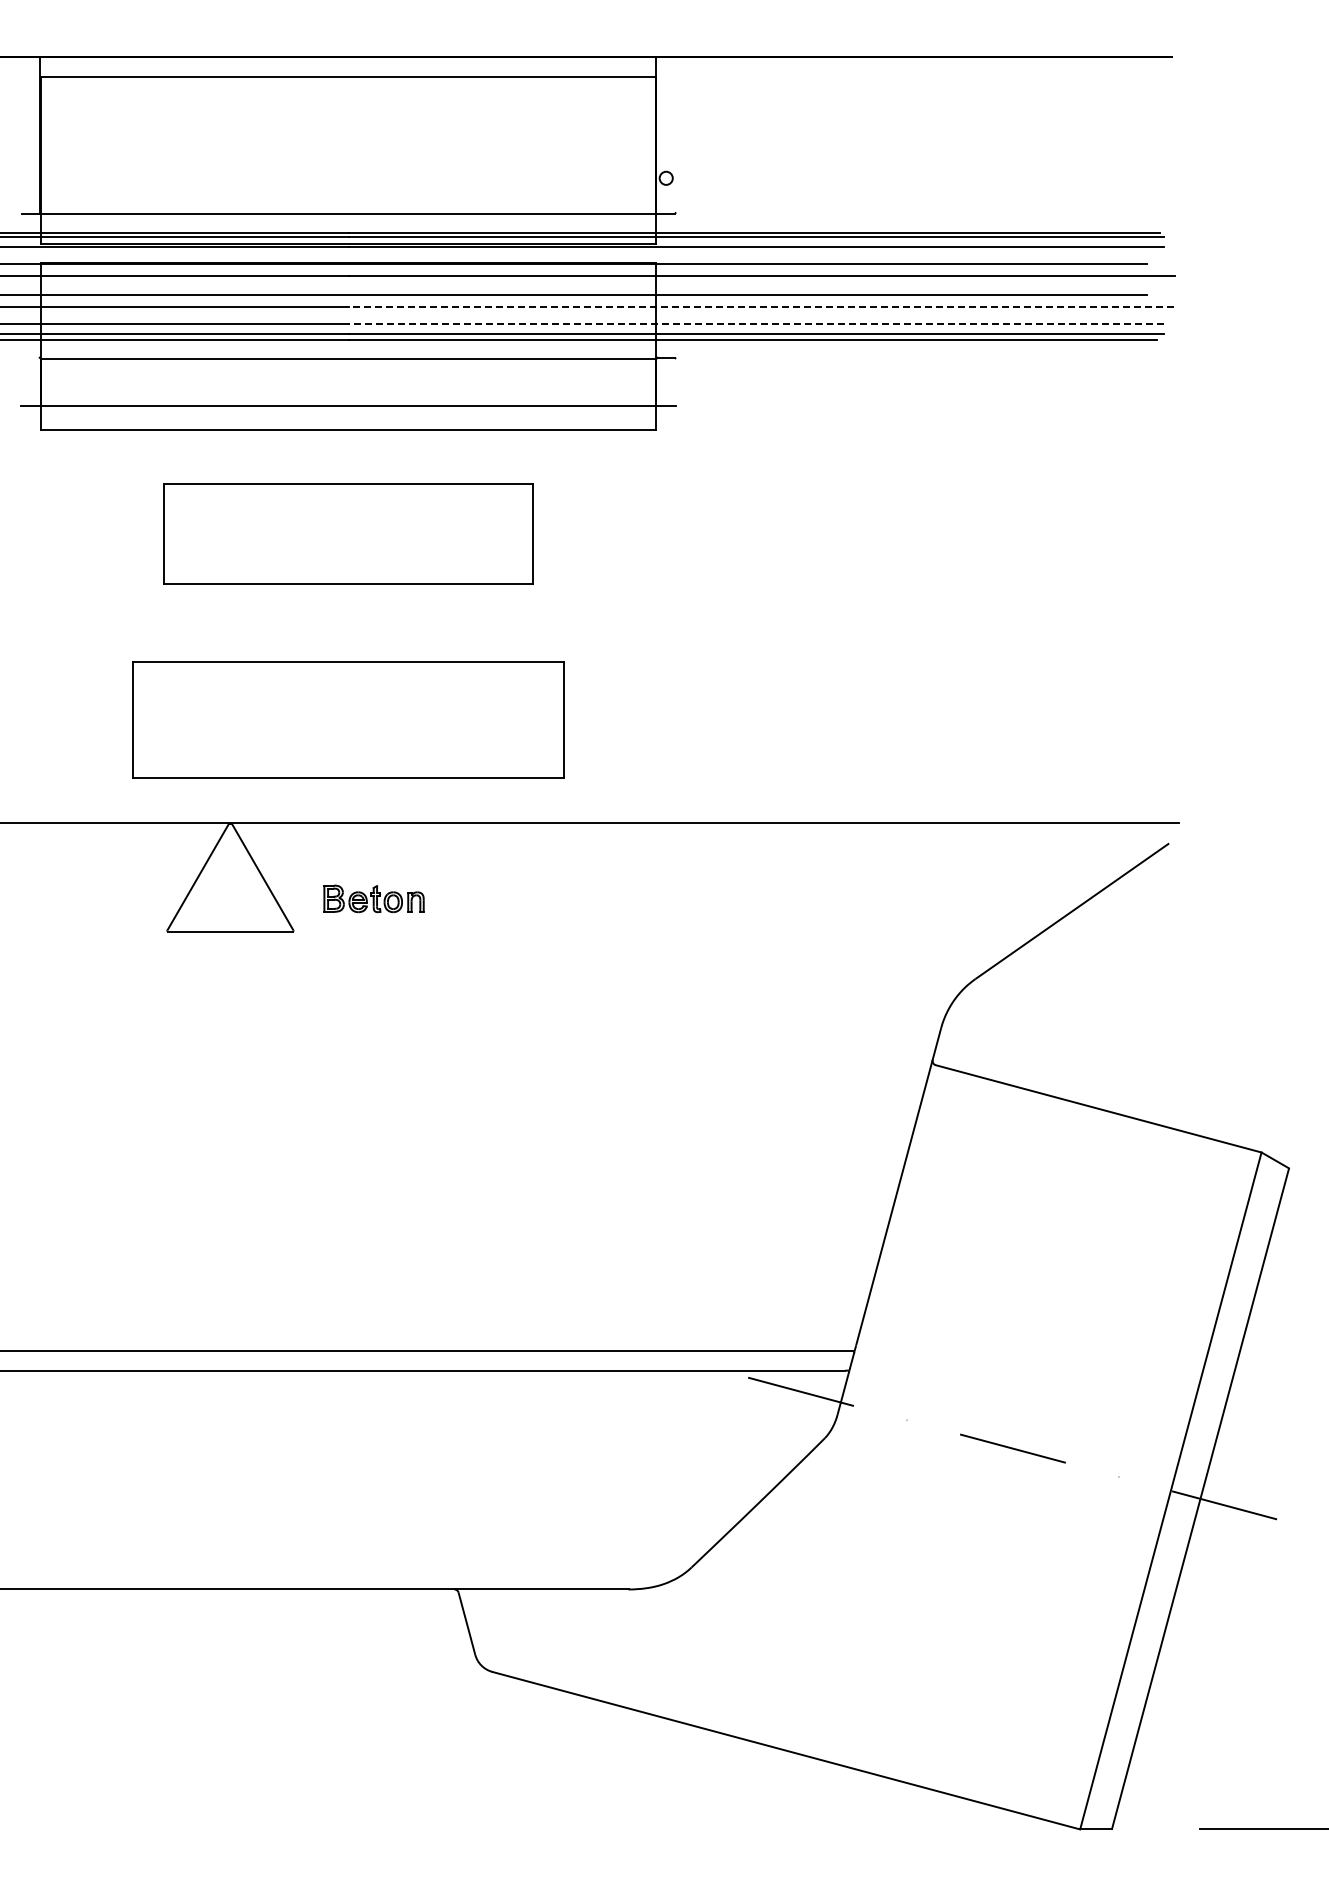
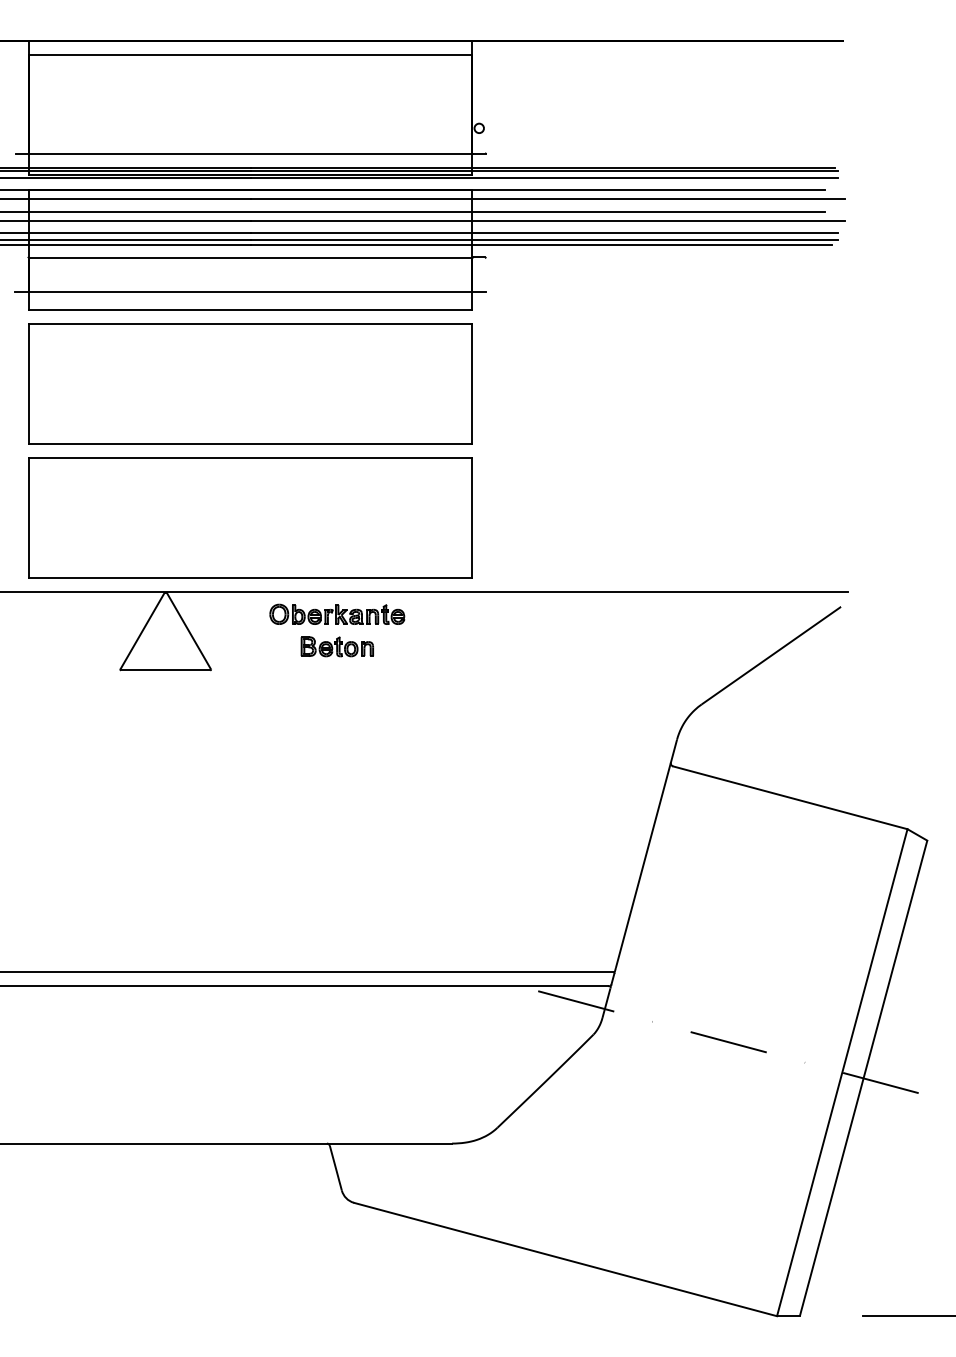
line: (761, 306) -> (547, 220), dashed -> solid
line: (756, 323) -> (544, 232), dashed -> solid
part: (348, 533) -> (250, 383), size x1.67
part: (348, 719) -> (250, 517), size x1.43
part: (468, 853) -> (336, 614), added
part: (373, 898) -> (336, 646), moved

